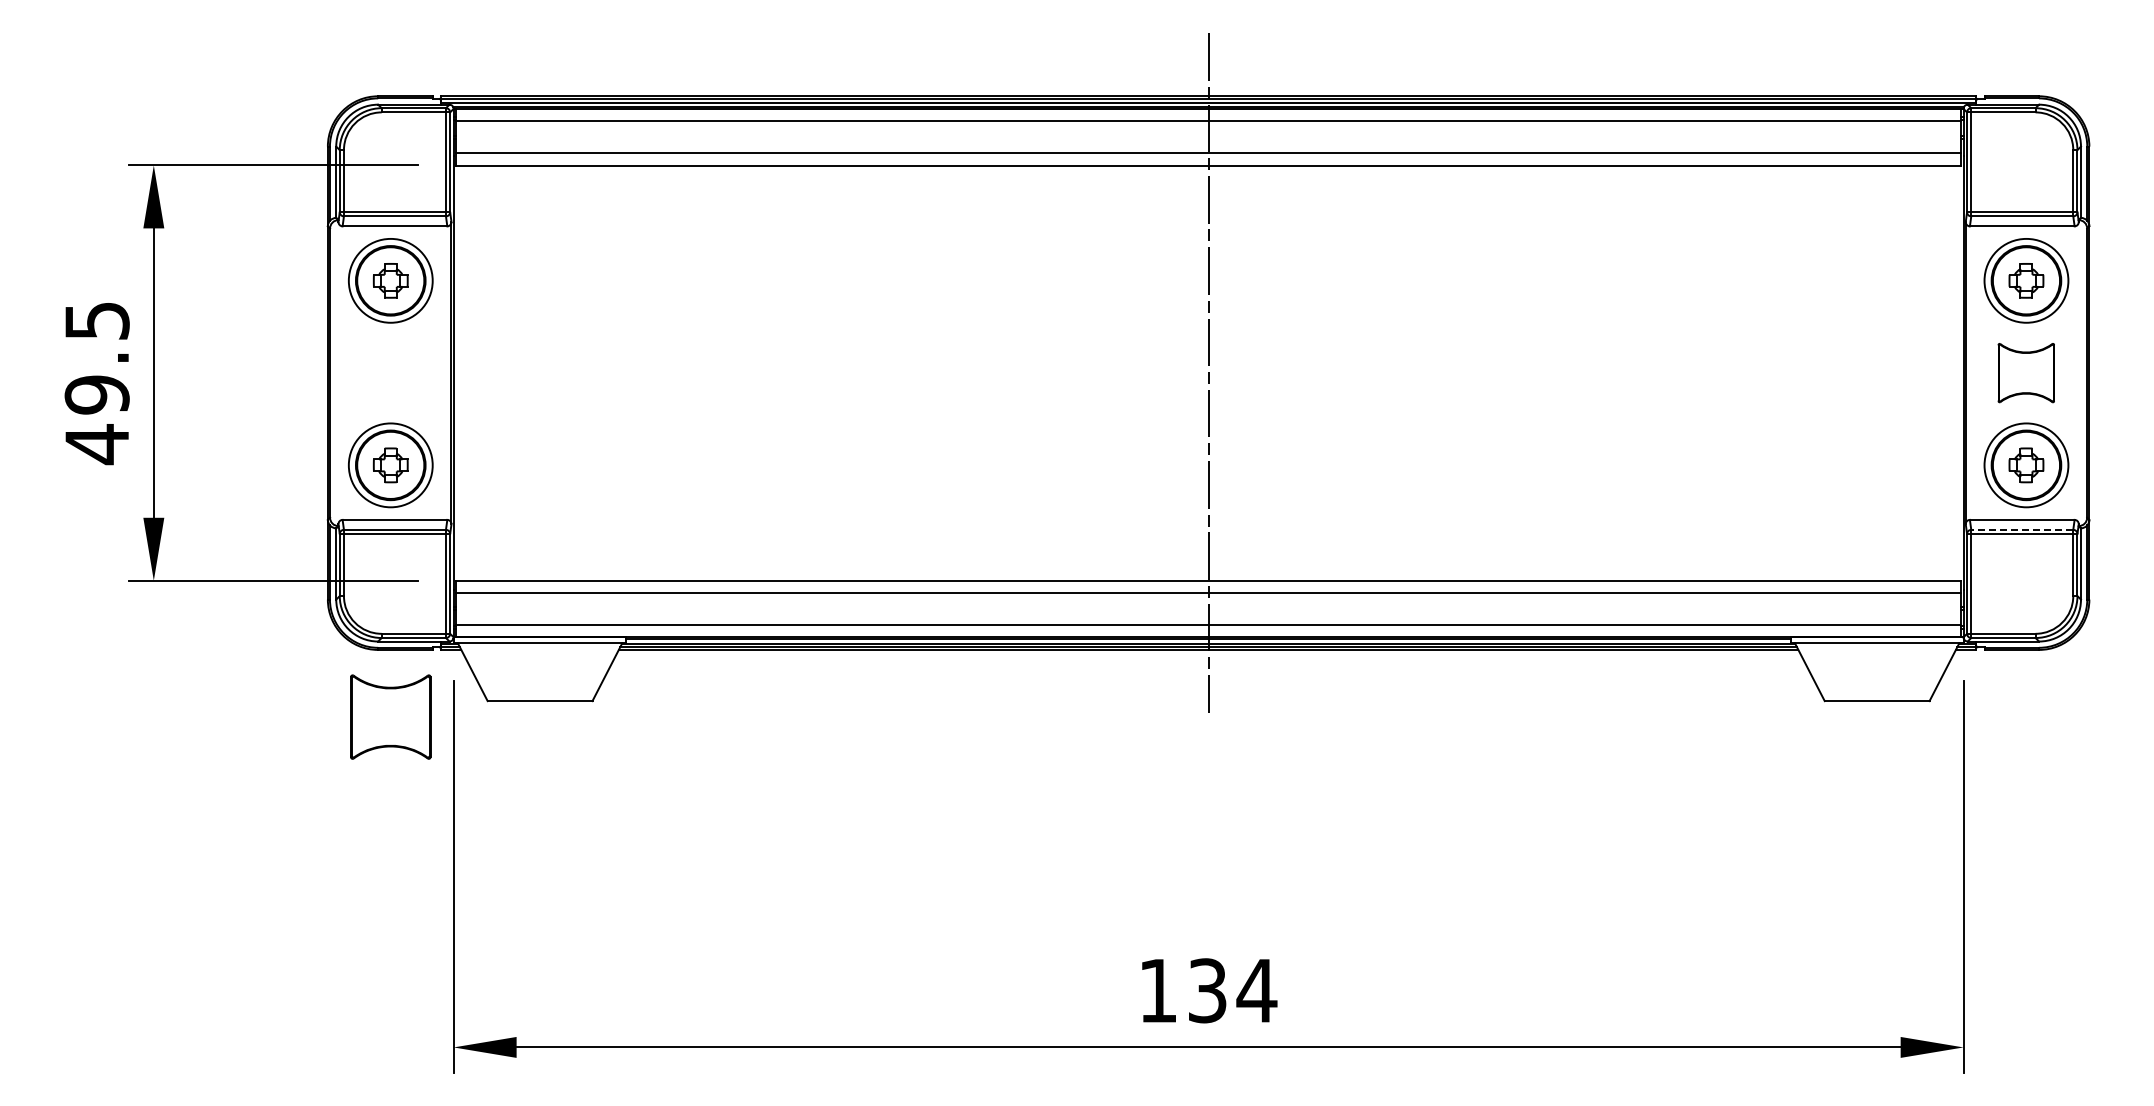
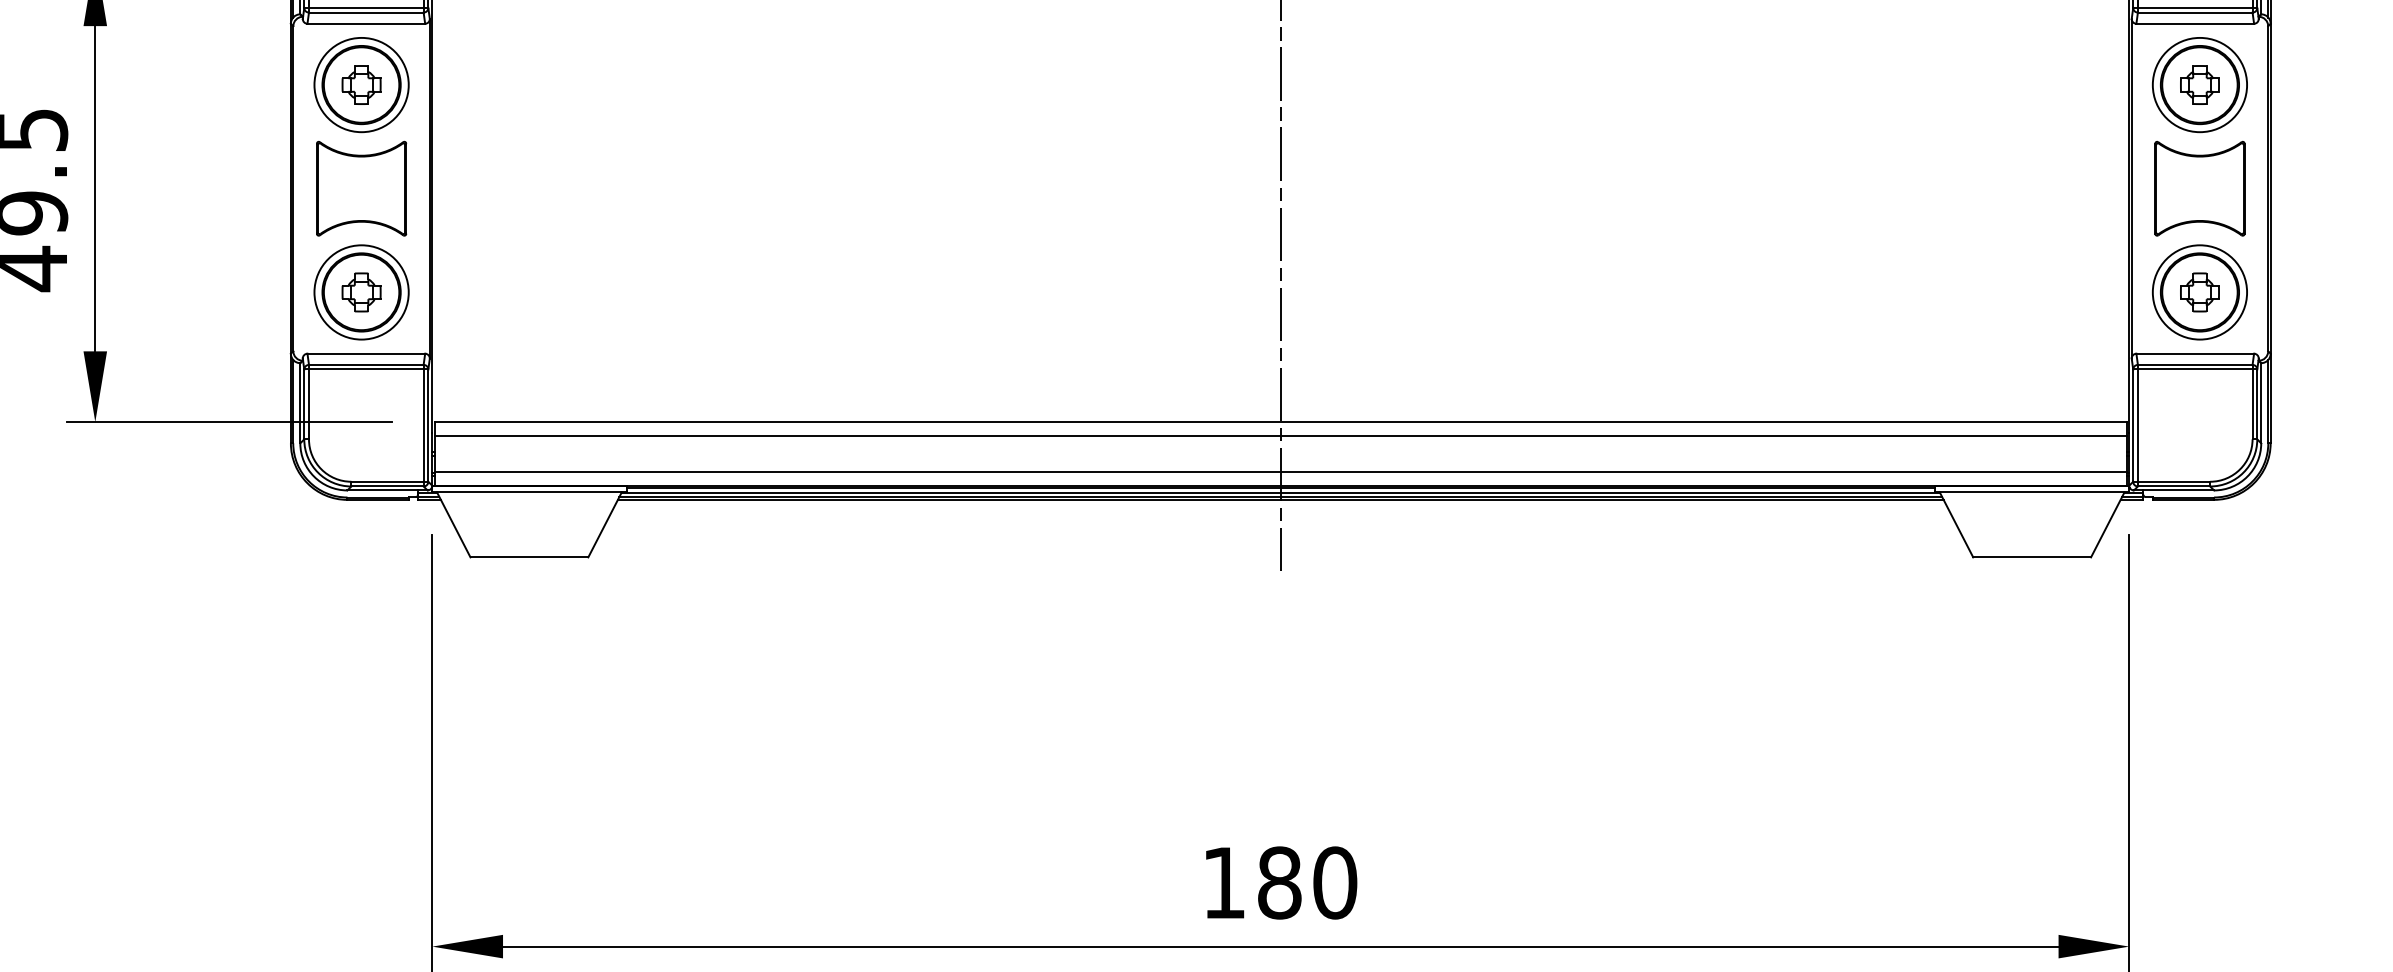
part: (2025, 372) -> (2198, 188), size x1.43
line: (2021, 529) -> (2194, 364), dashed -> solid
part: (390, 716) -> (361, 188), moved
text: (1232, 990) -> (1307, 882), 134 -> 180

